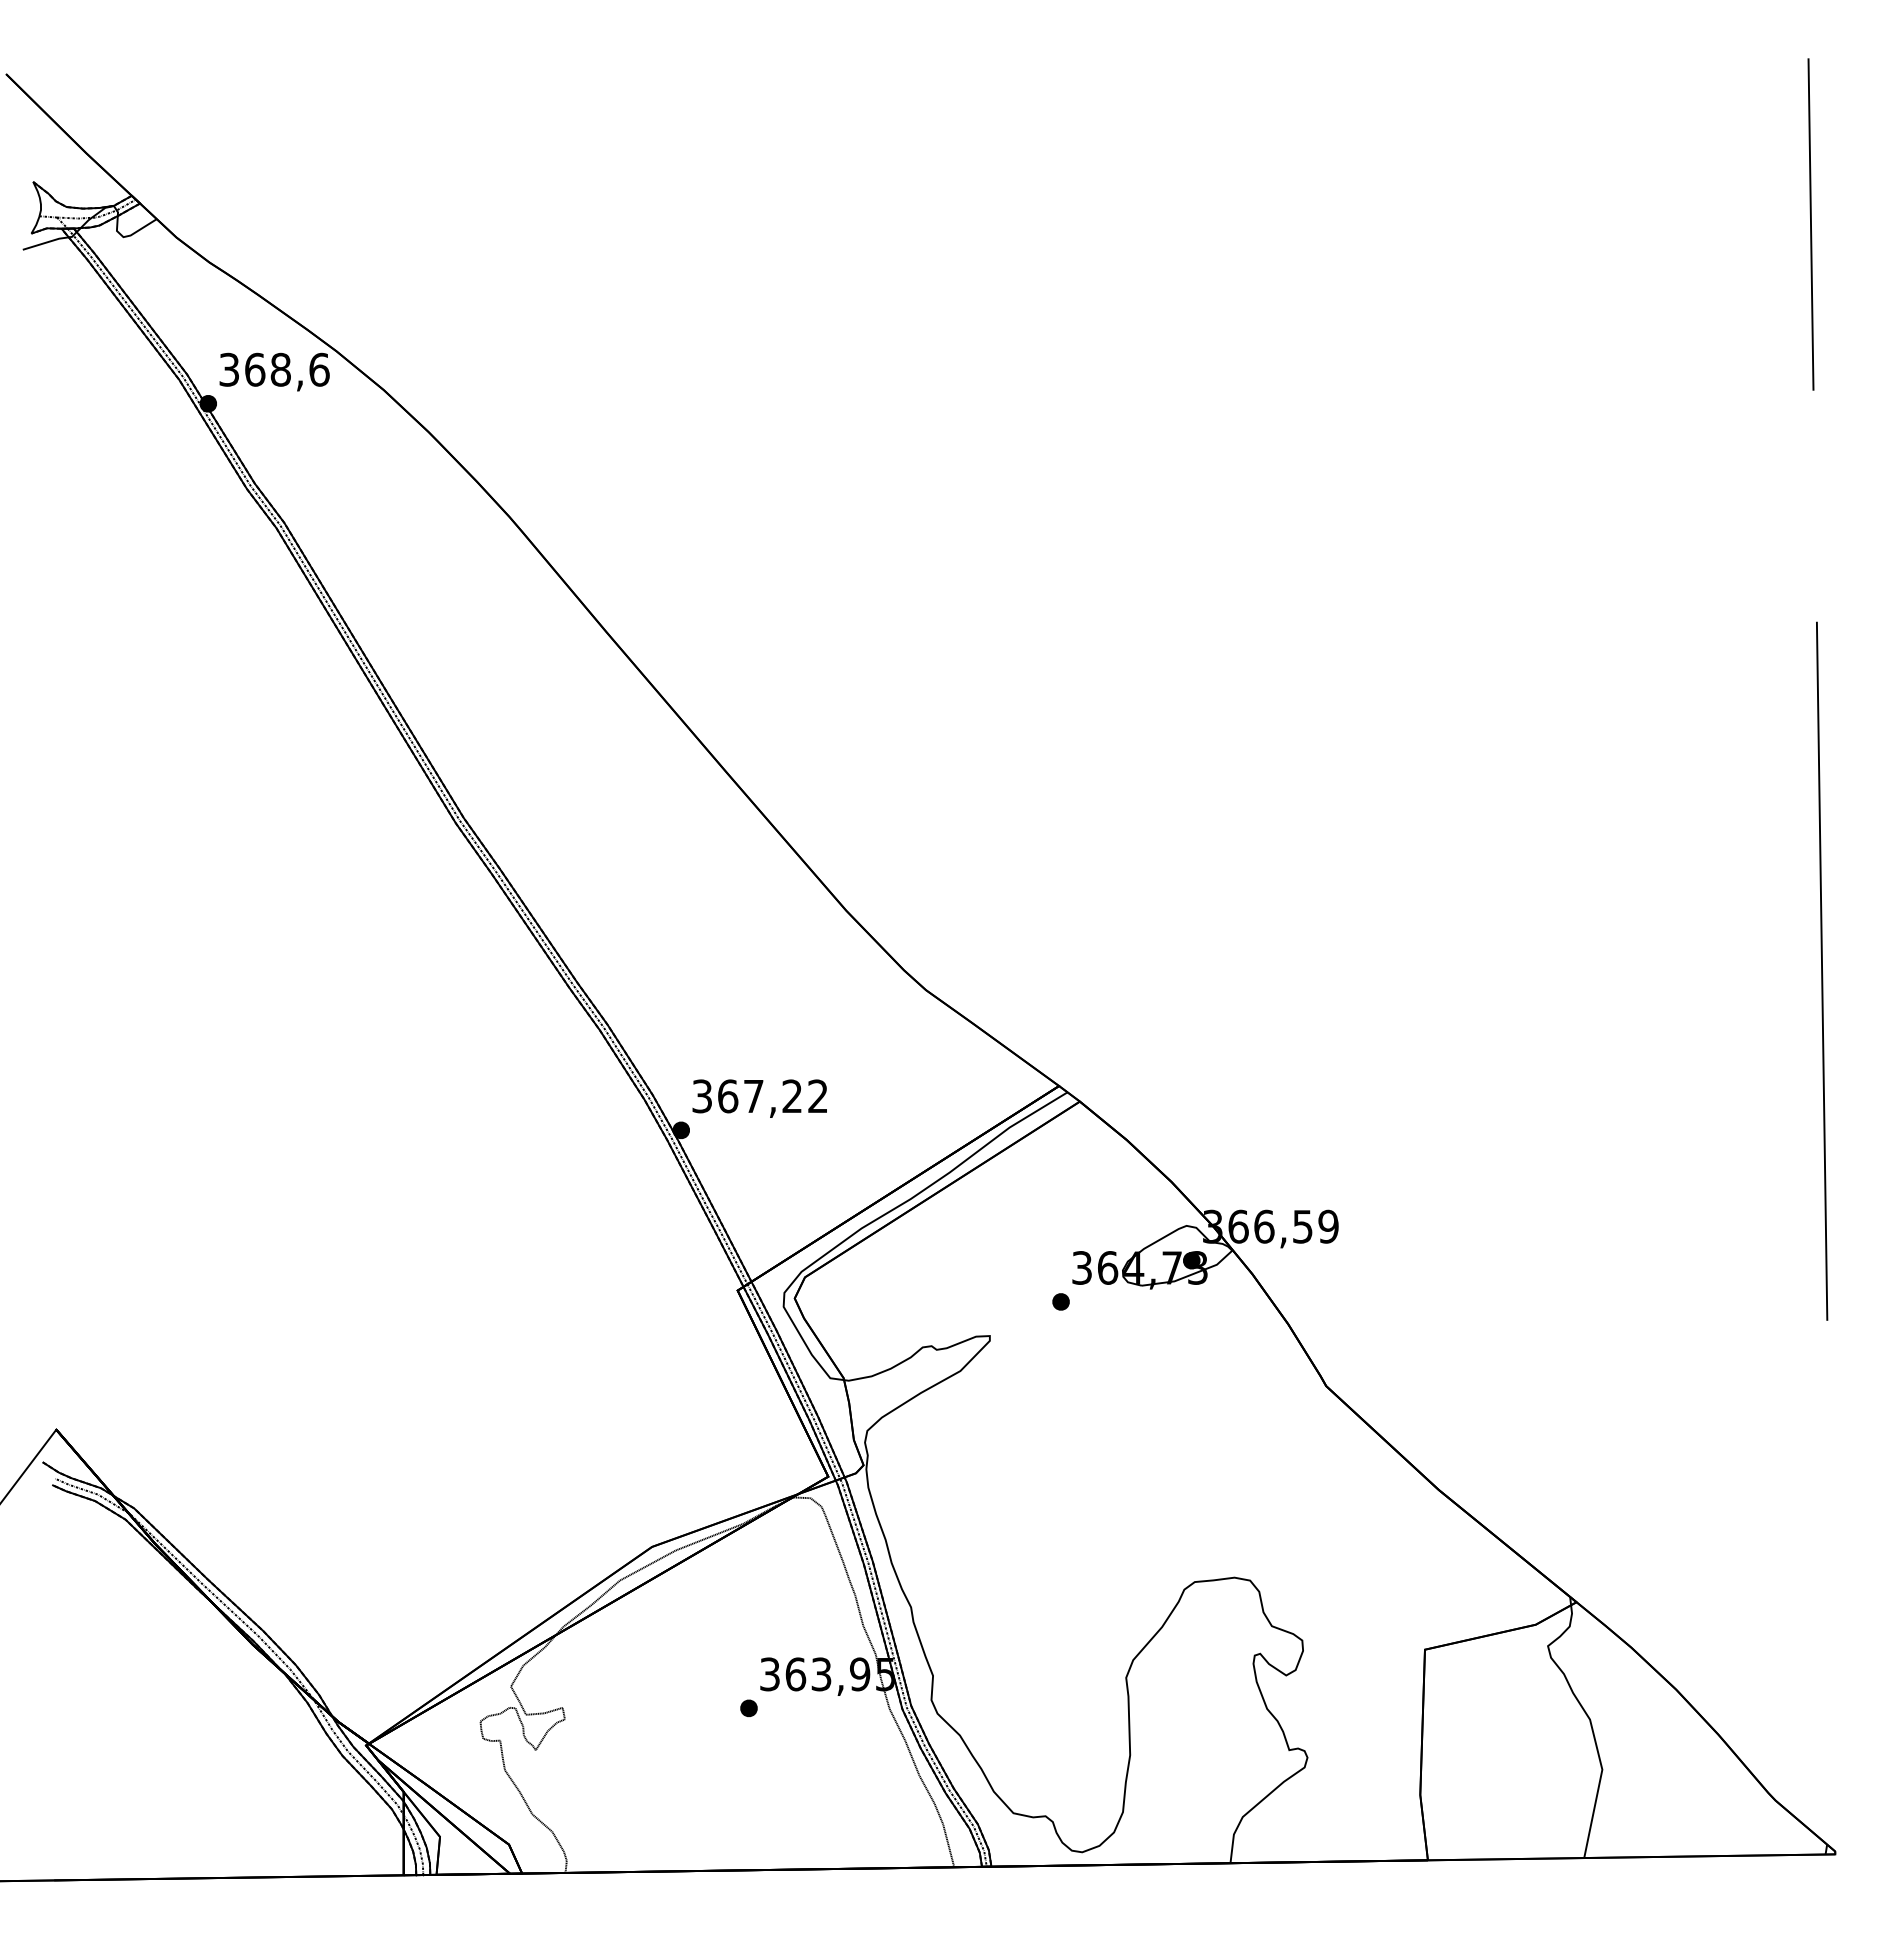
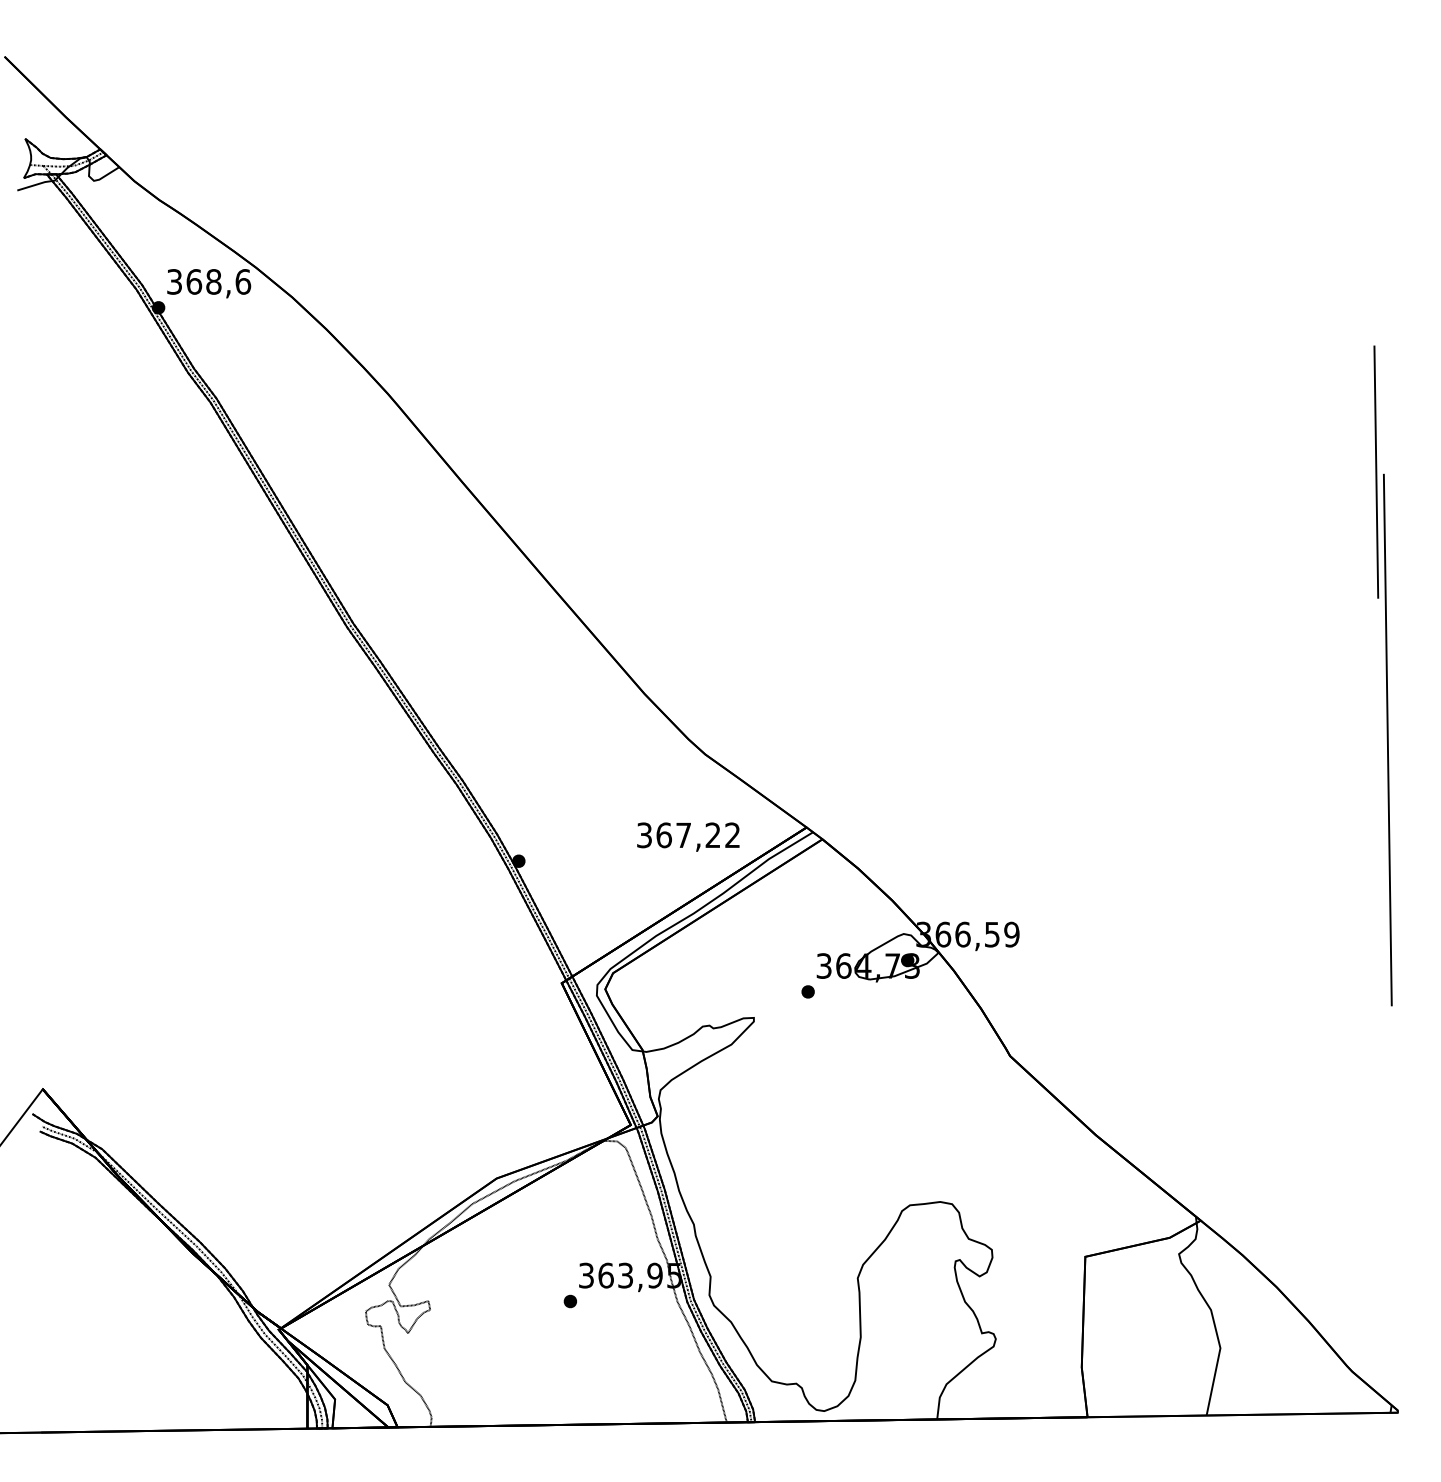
line: (1810, 224) -> (1375, 472), moved
text: (759, 1098) -> (688, 836), moved

